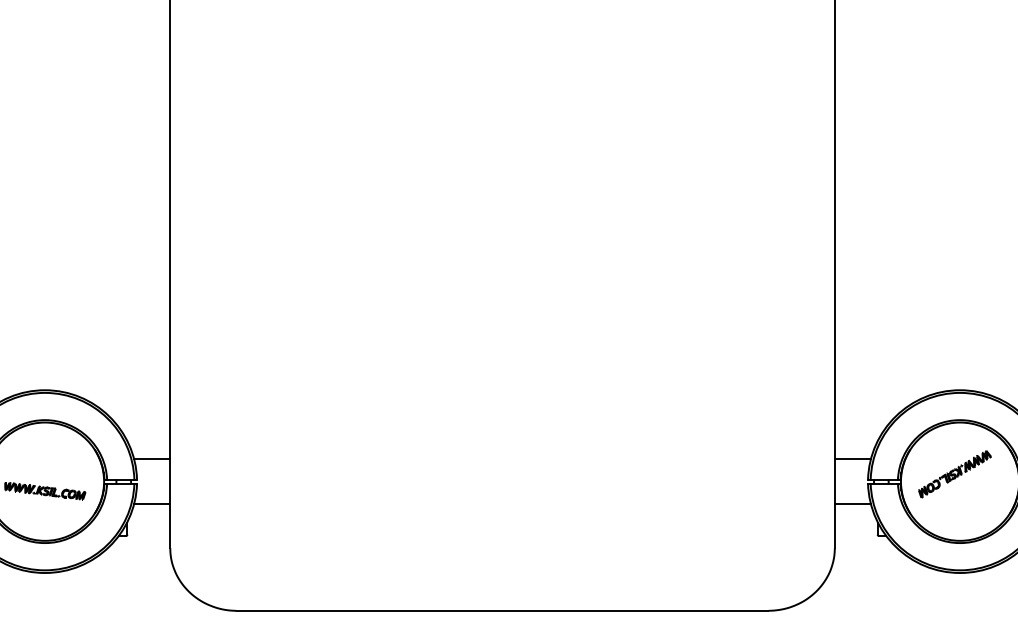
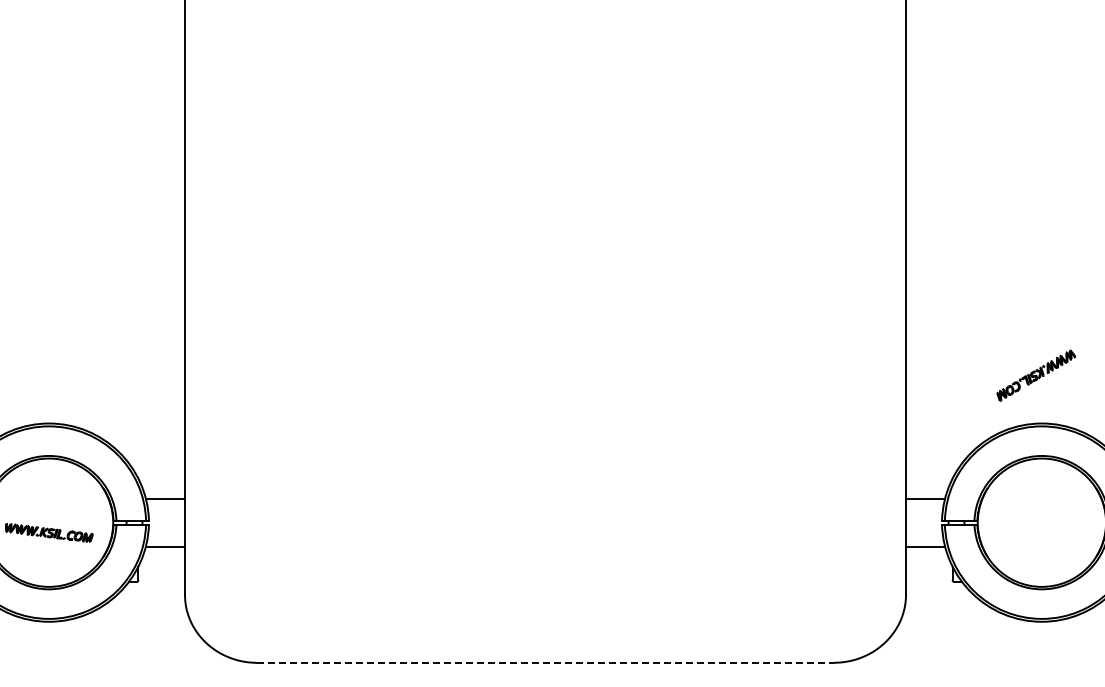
part: (955, 474) -> (1036, 375), moved
line: (503, 610) -> (546, 662), solid -> dashed

